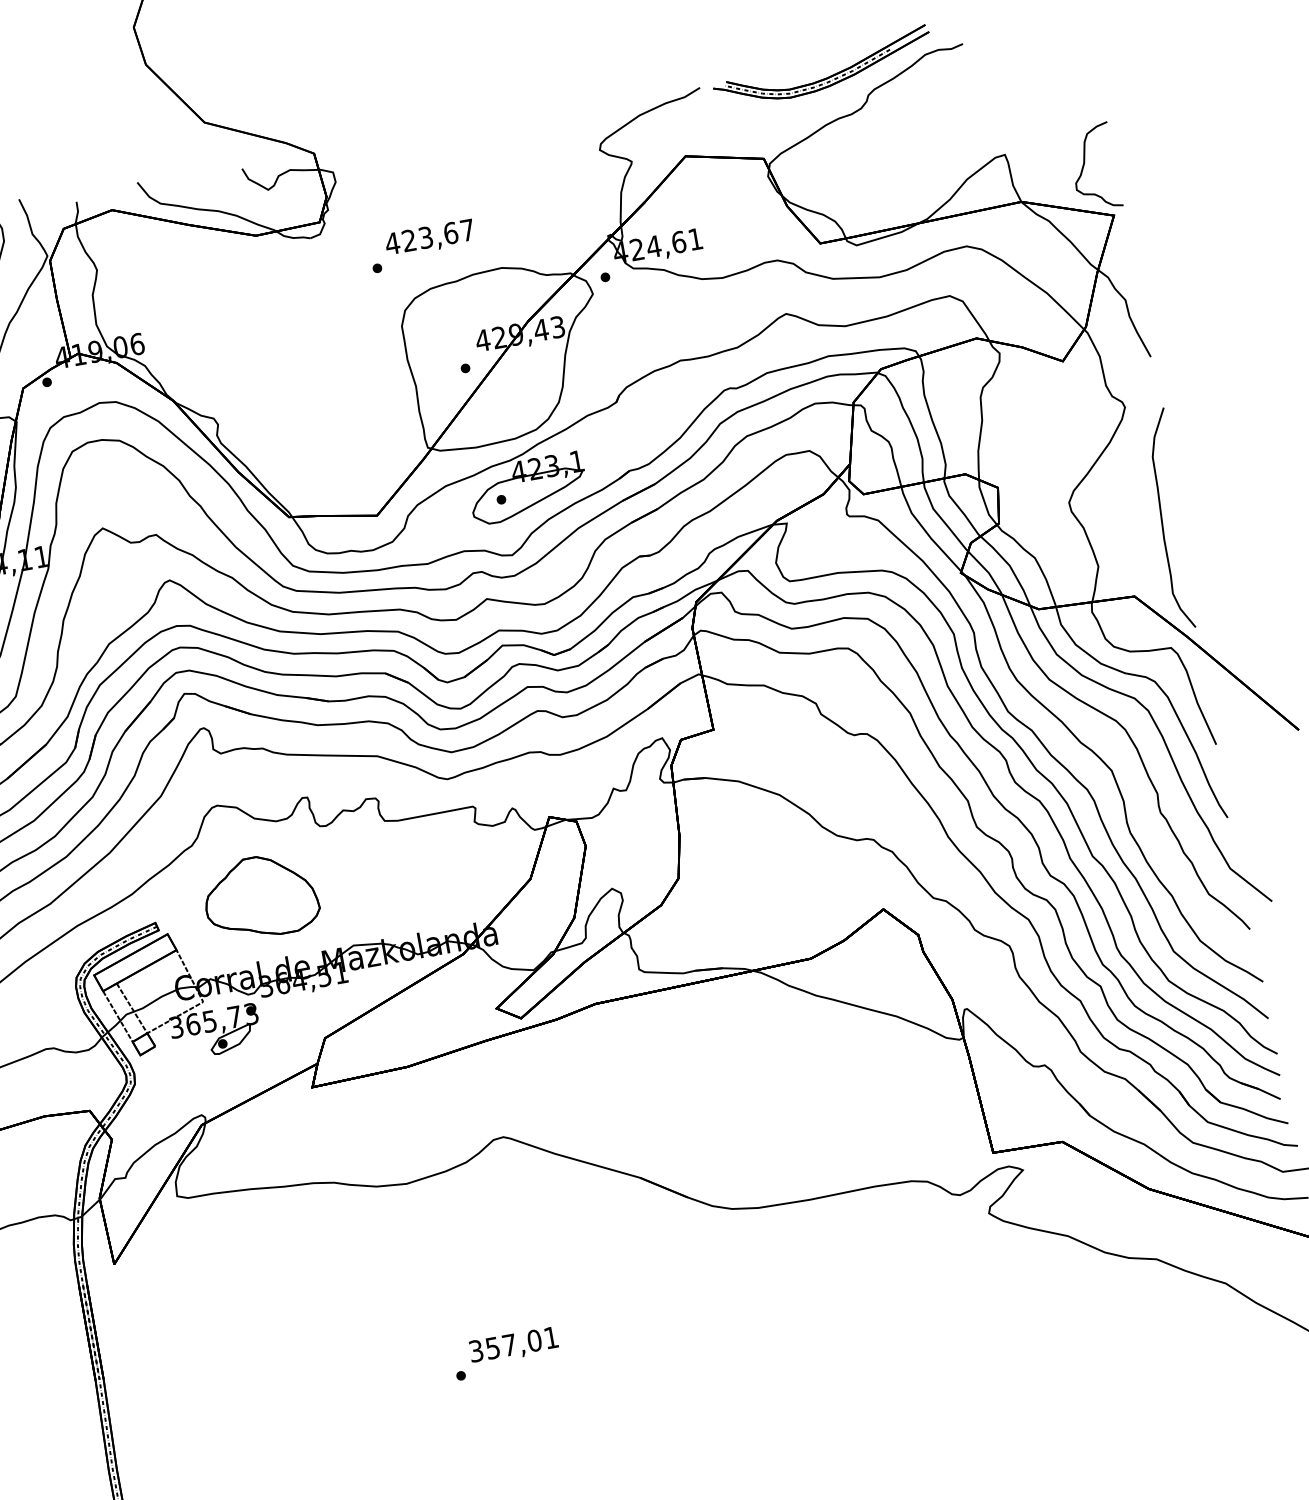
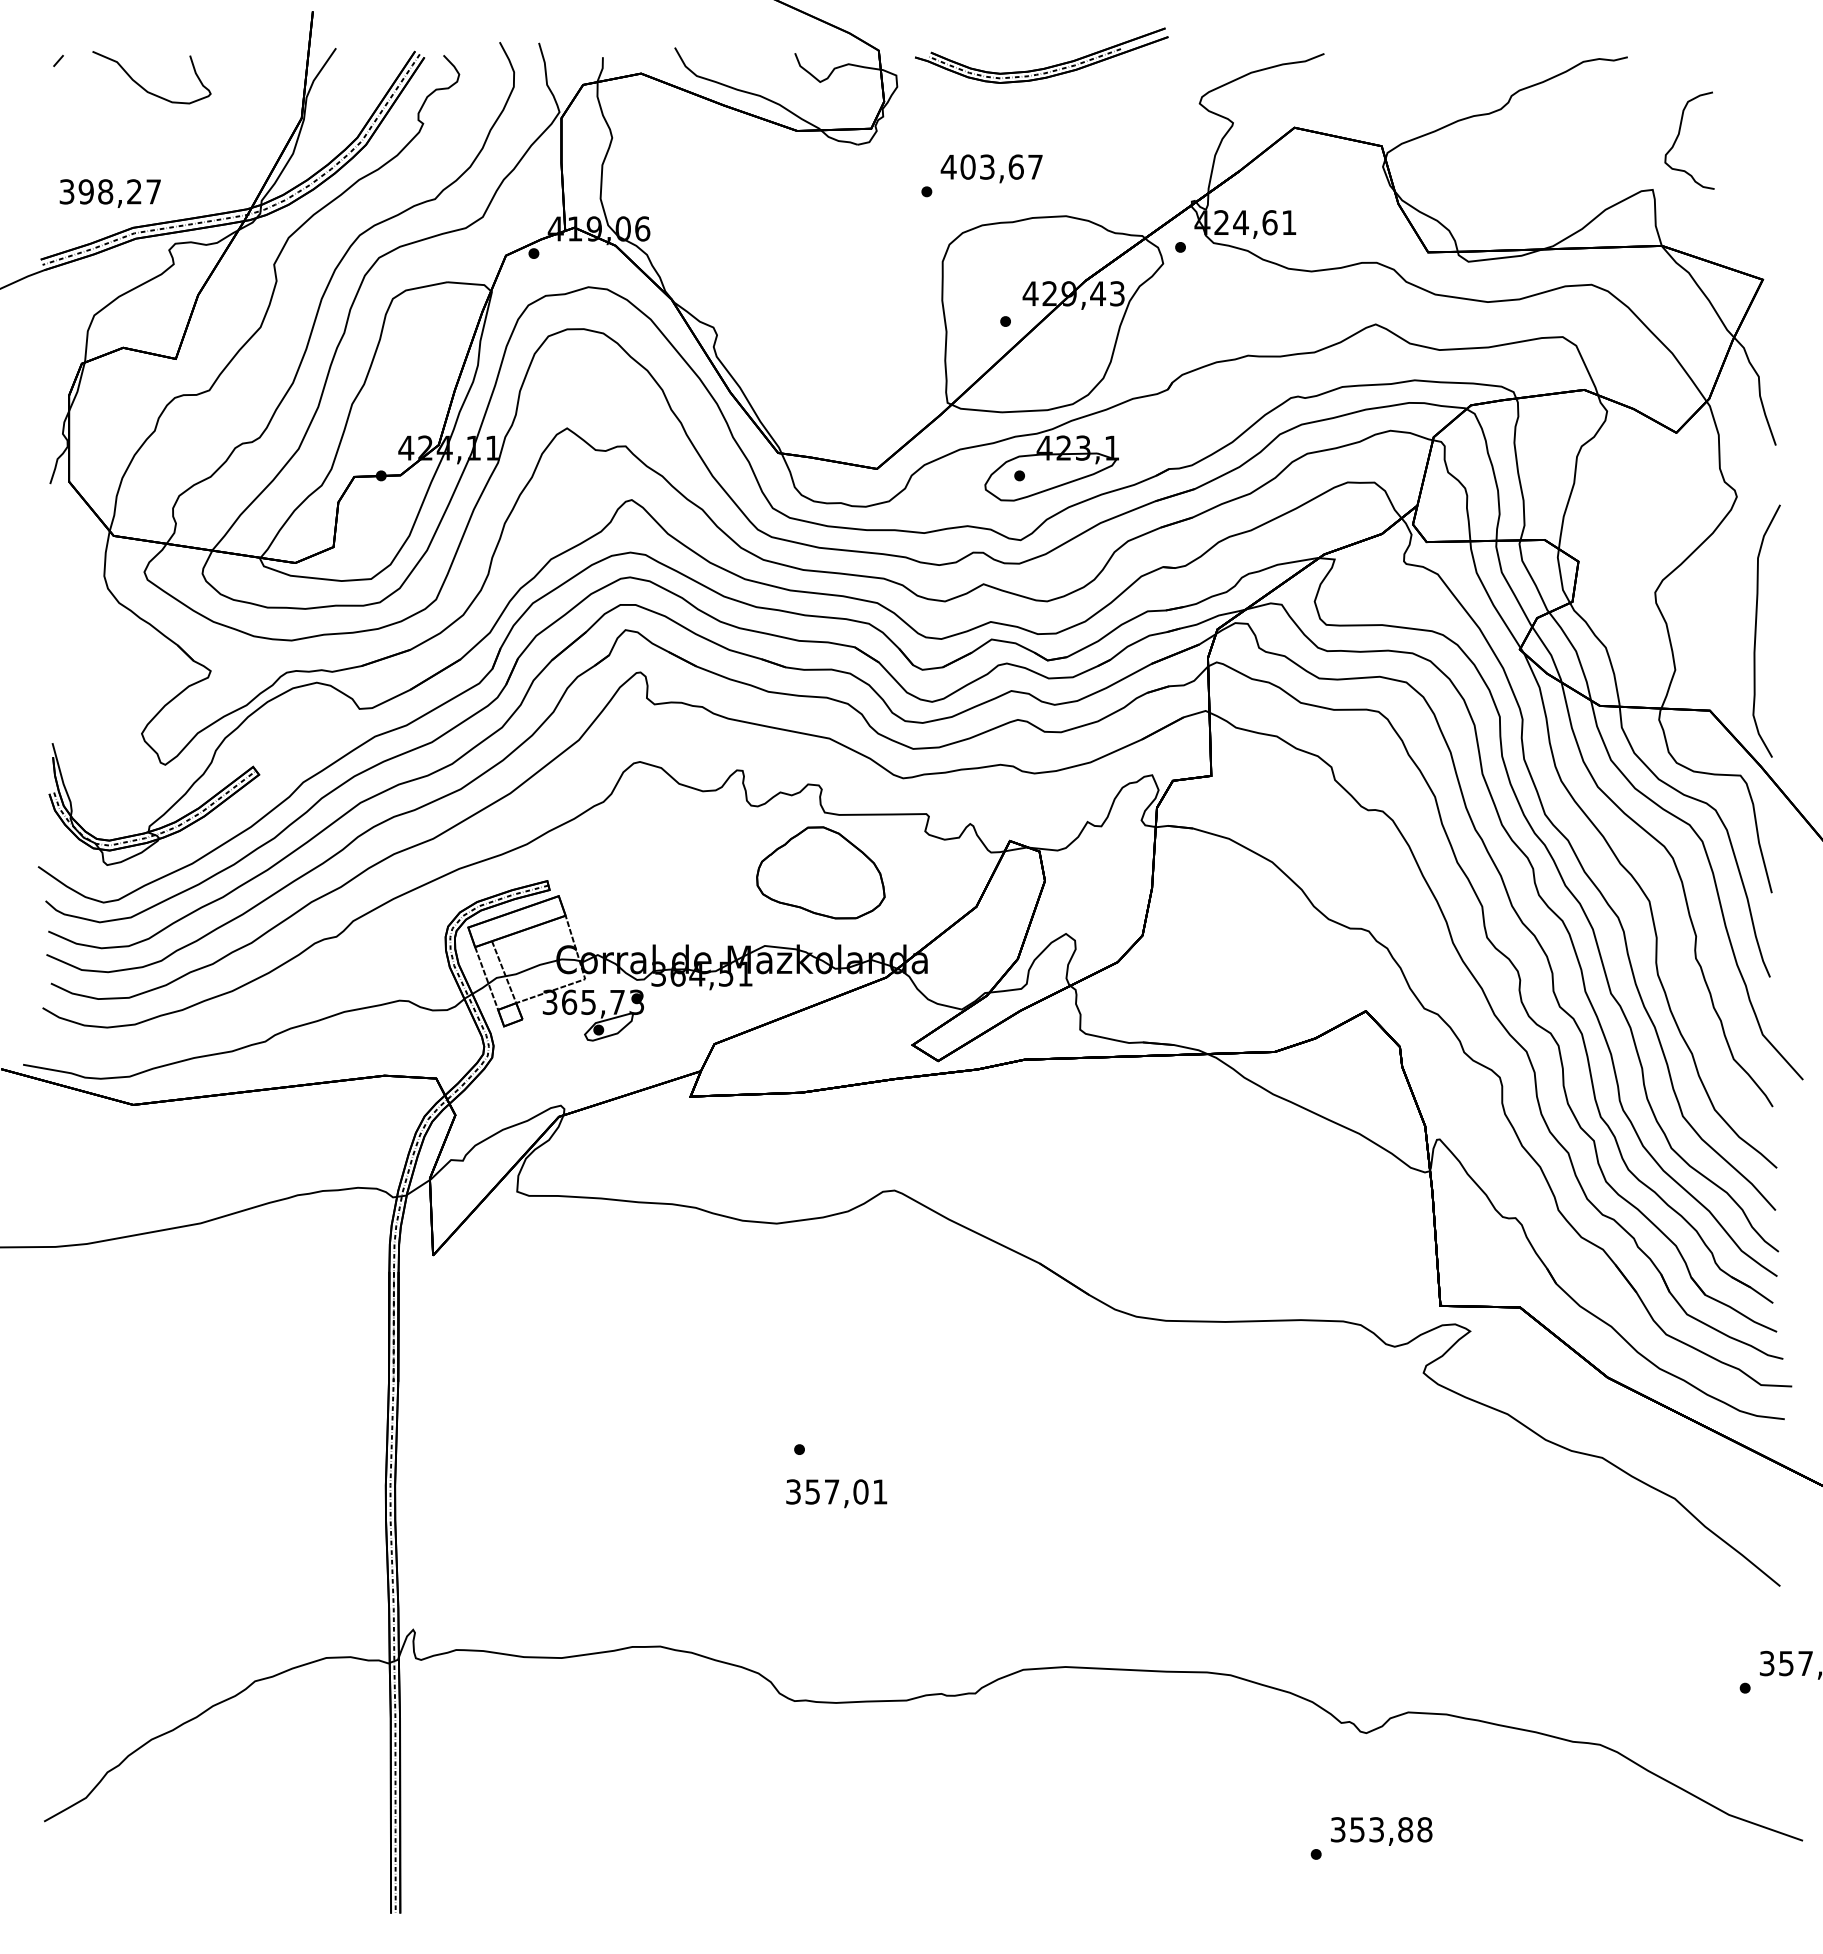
part: (826, 77) -> (1044, 67), moved
curve: (1084, 164) -> (1679, 135), moved
text: (408, 240) -> (967, 166), 423,67 -> 403,67
part: (260, 896) -> (820, 872), moved
text: (513, 1345) -> (836, 1493), moved

